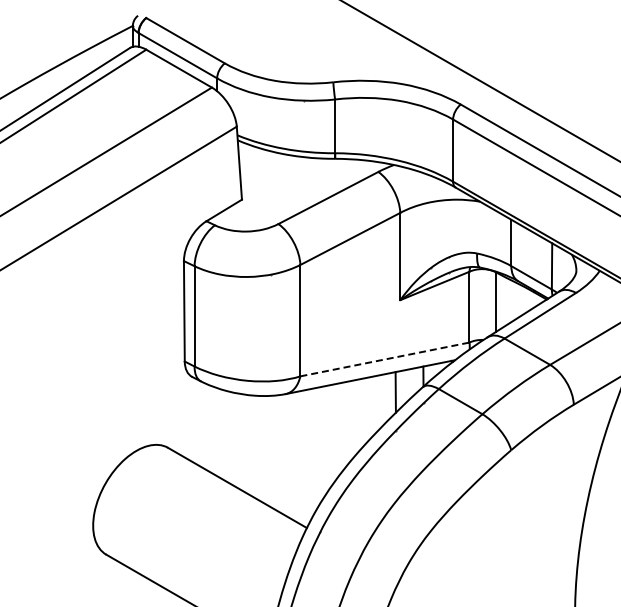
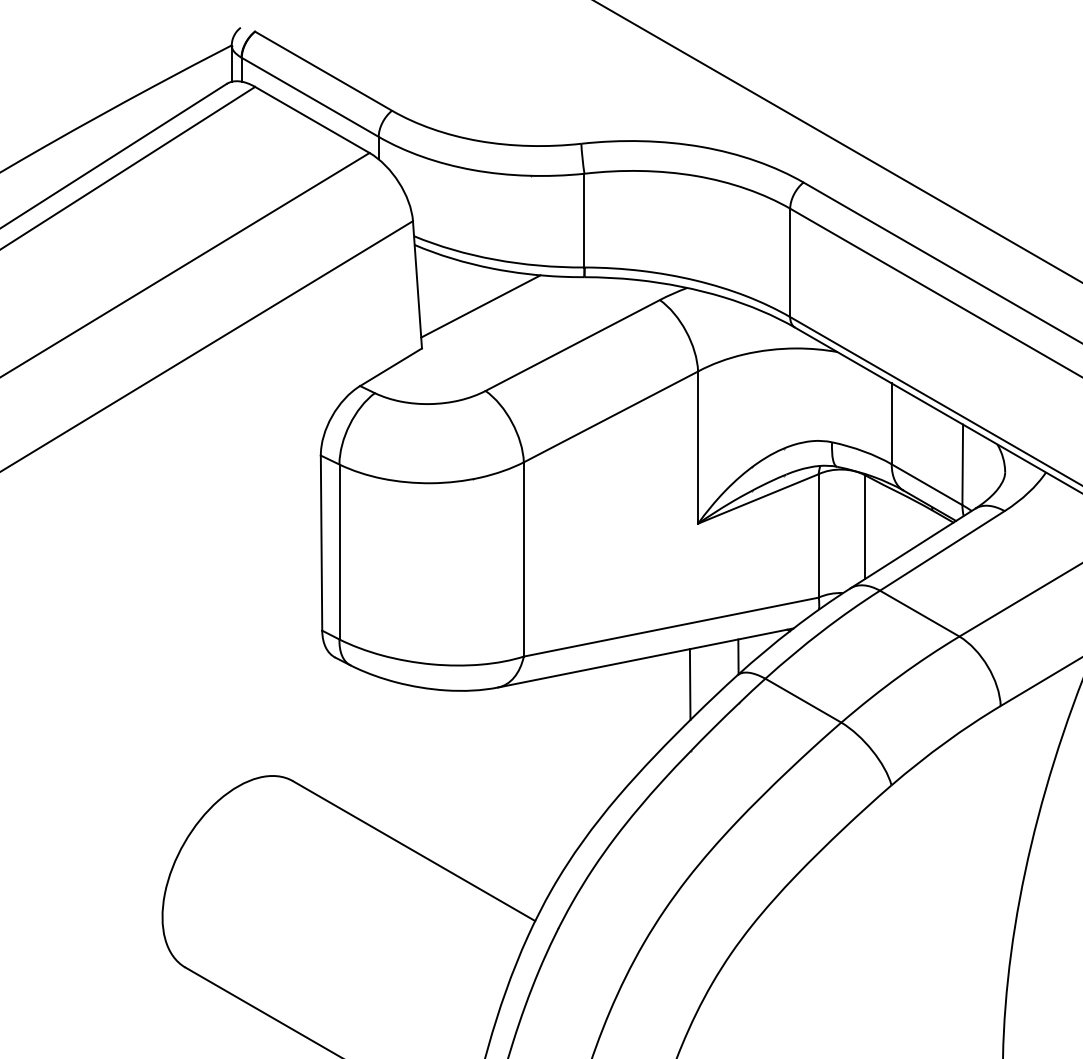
line: (275, 175) -> (480, 306), added
line: (385, 359) -> (672, 627), dashed -> solid

